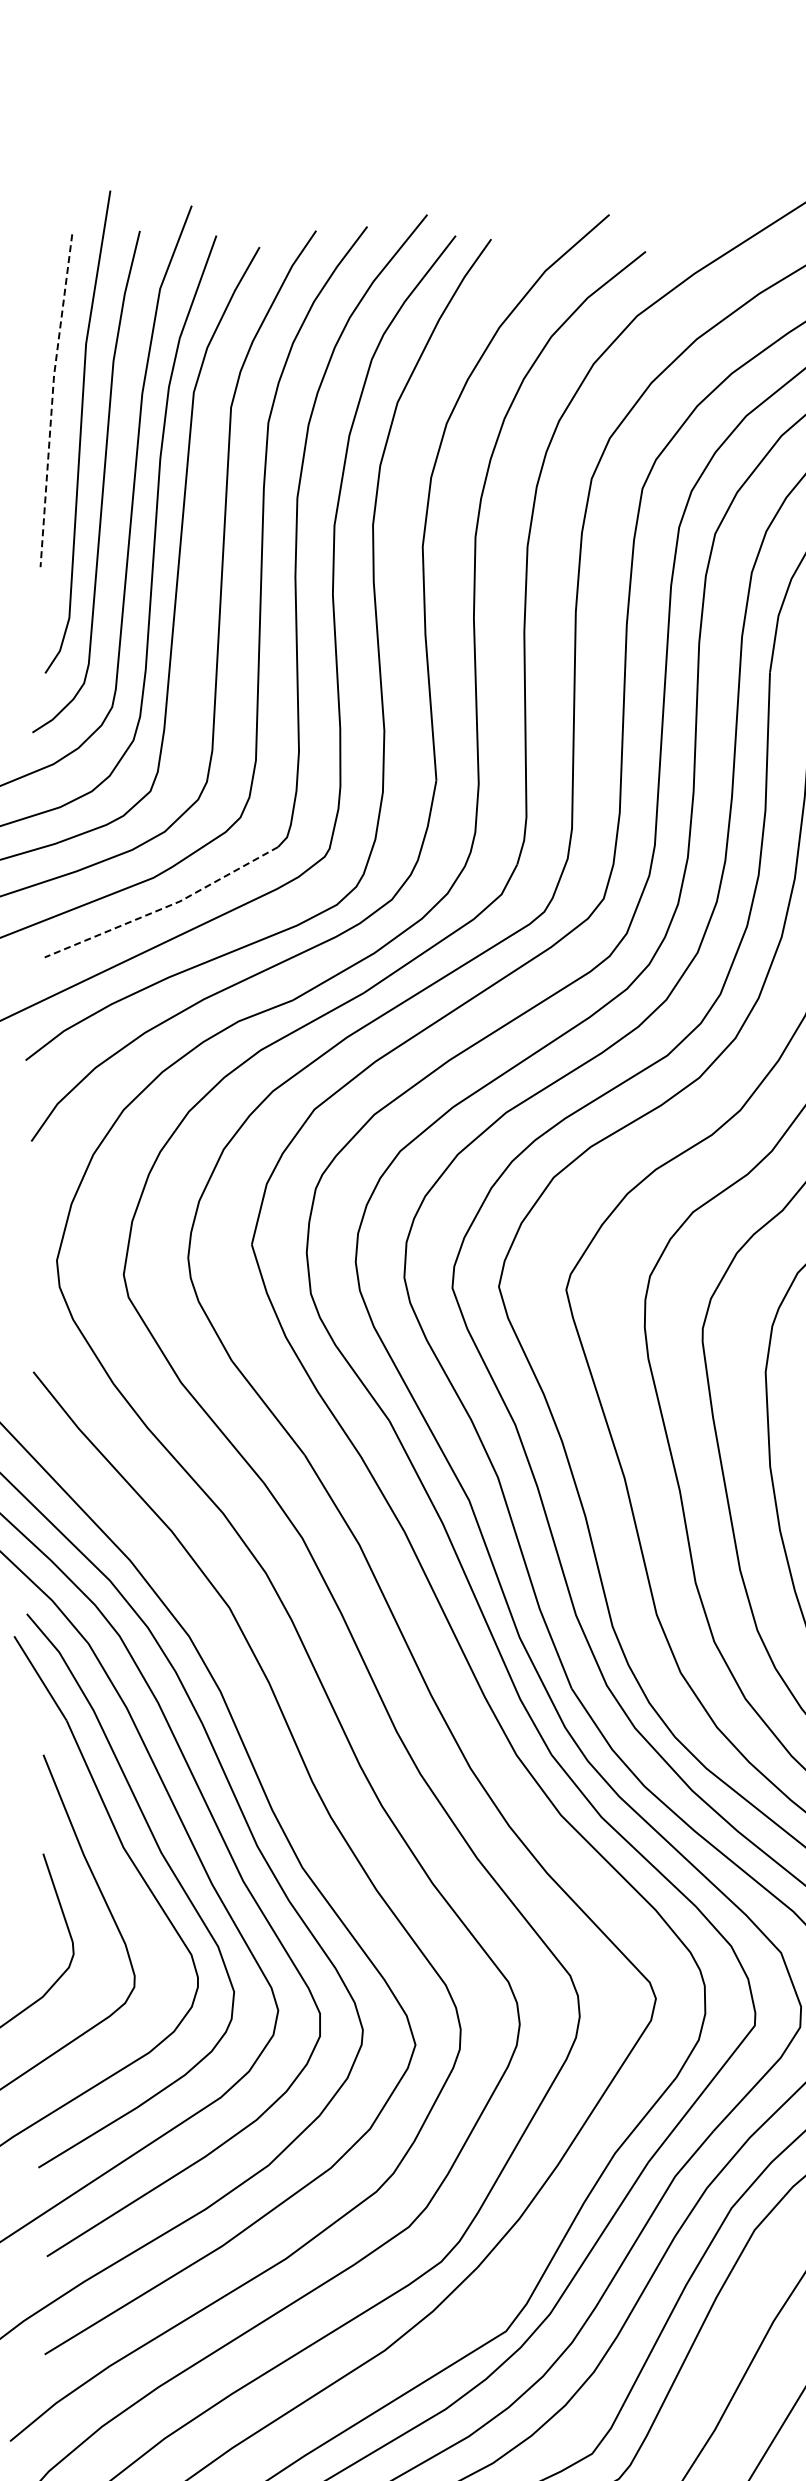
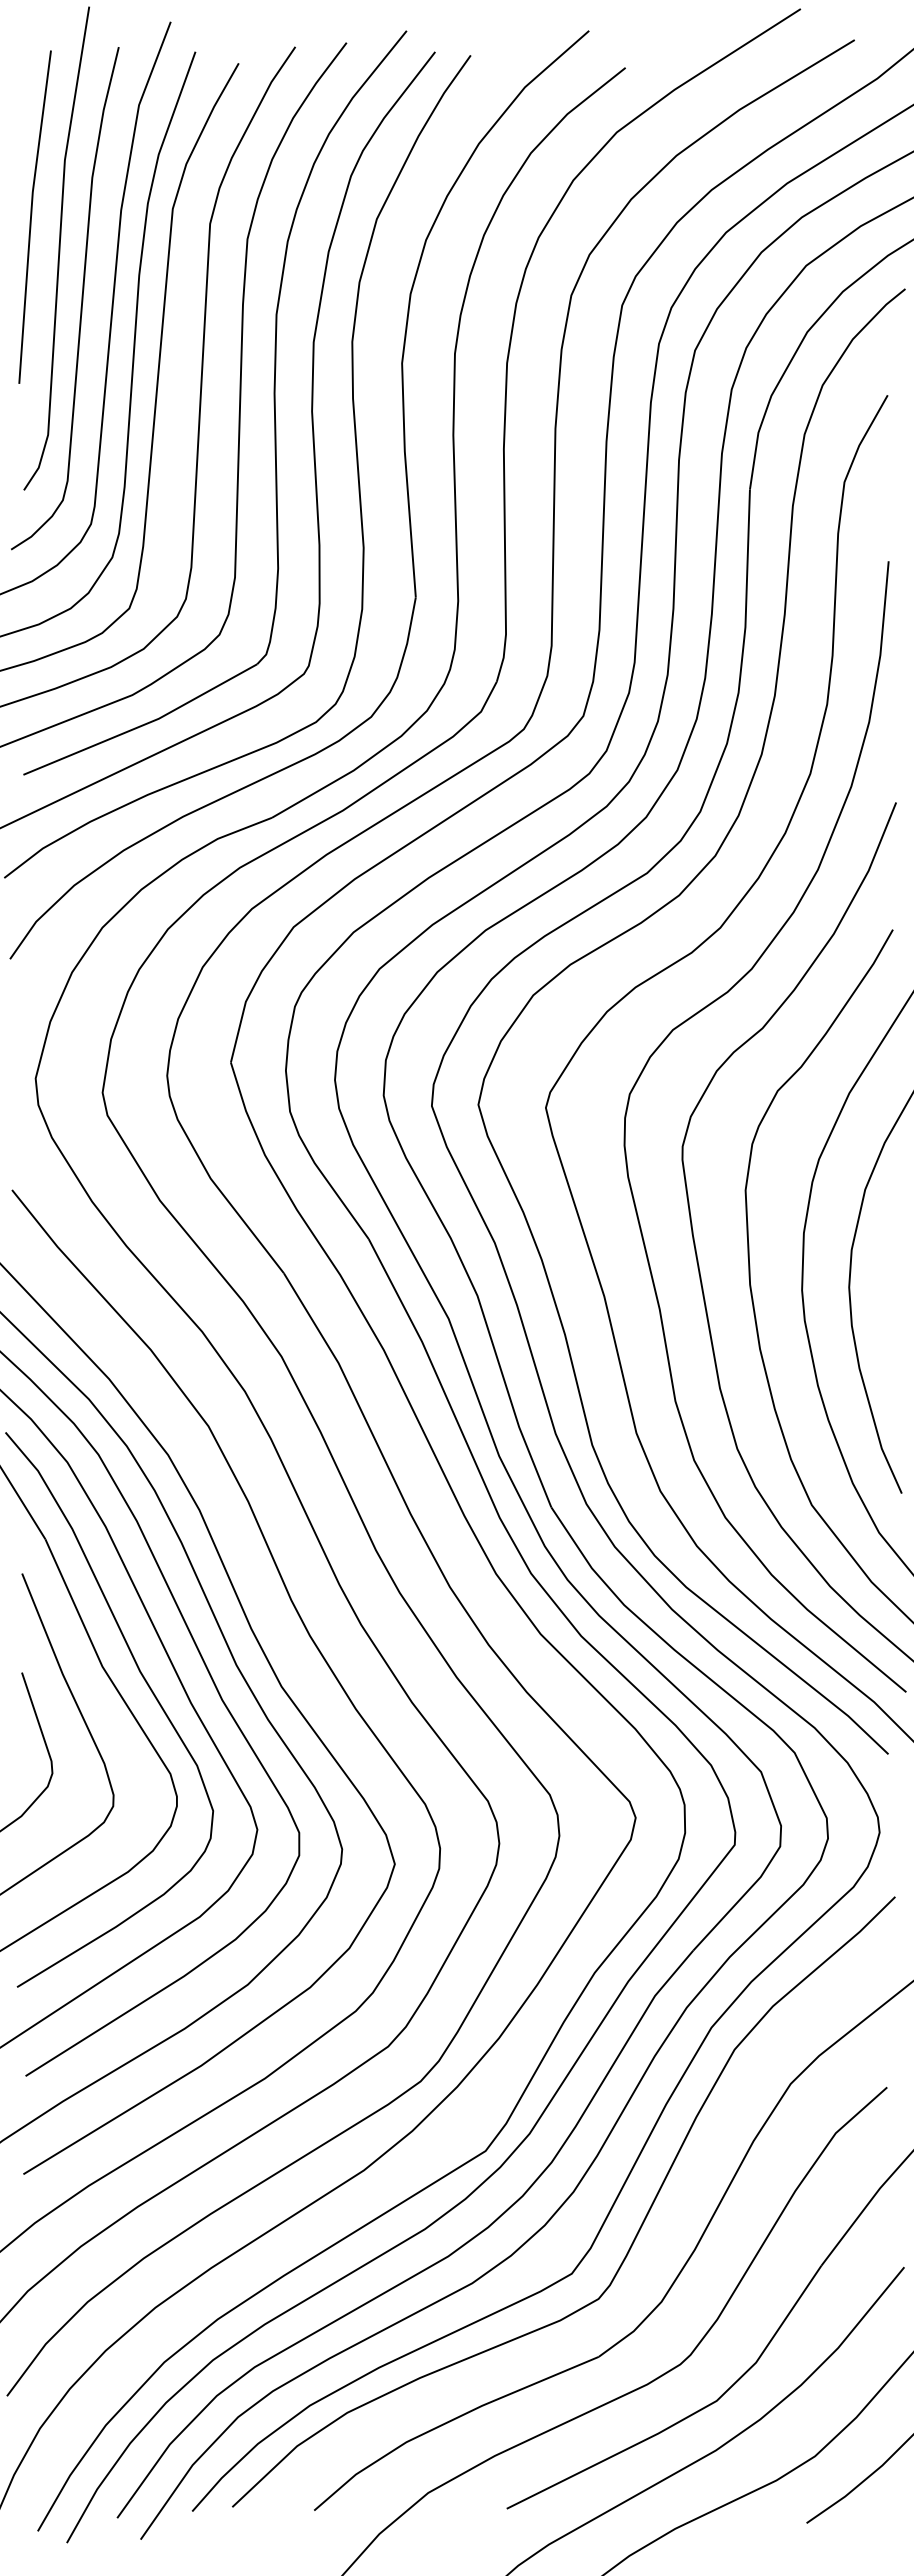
line: (52, 400) -> (31, 216), dashed -> solid
line: (164, 908) -> (143, 725), dashed -> solid

